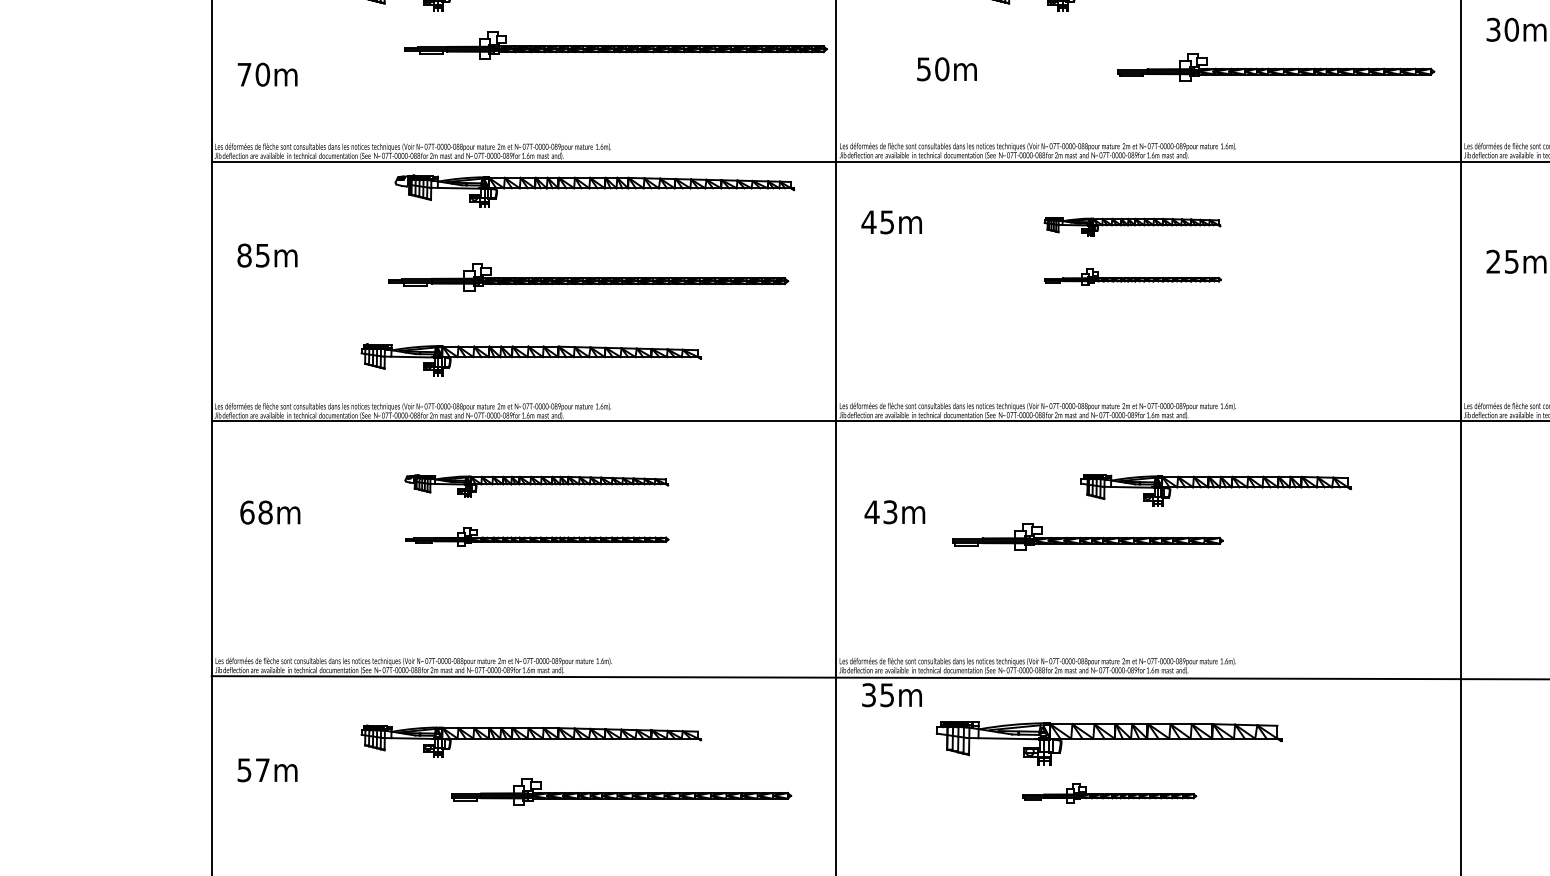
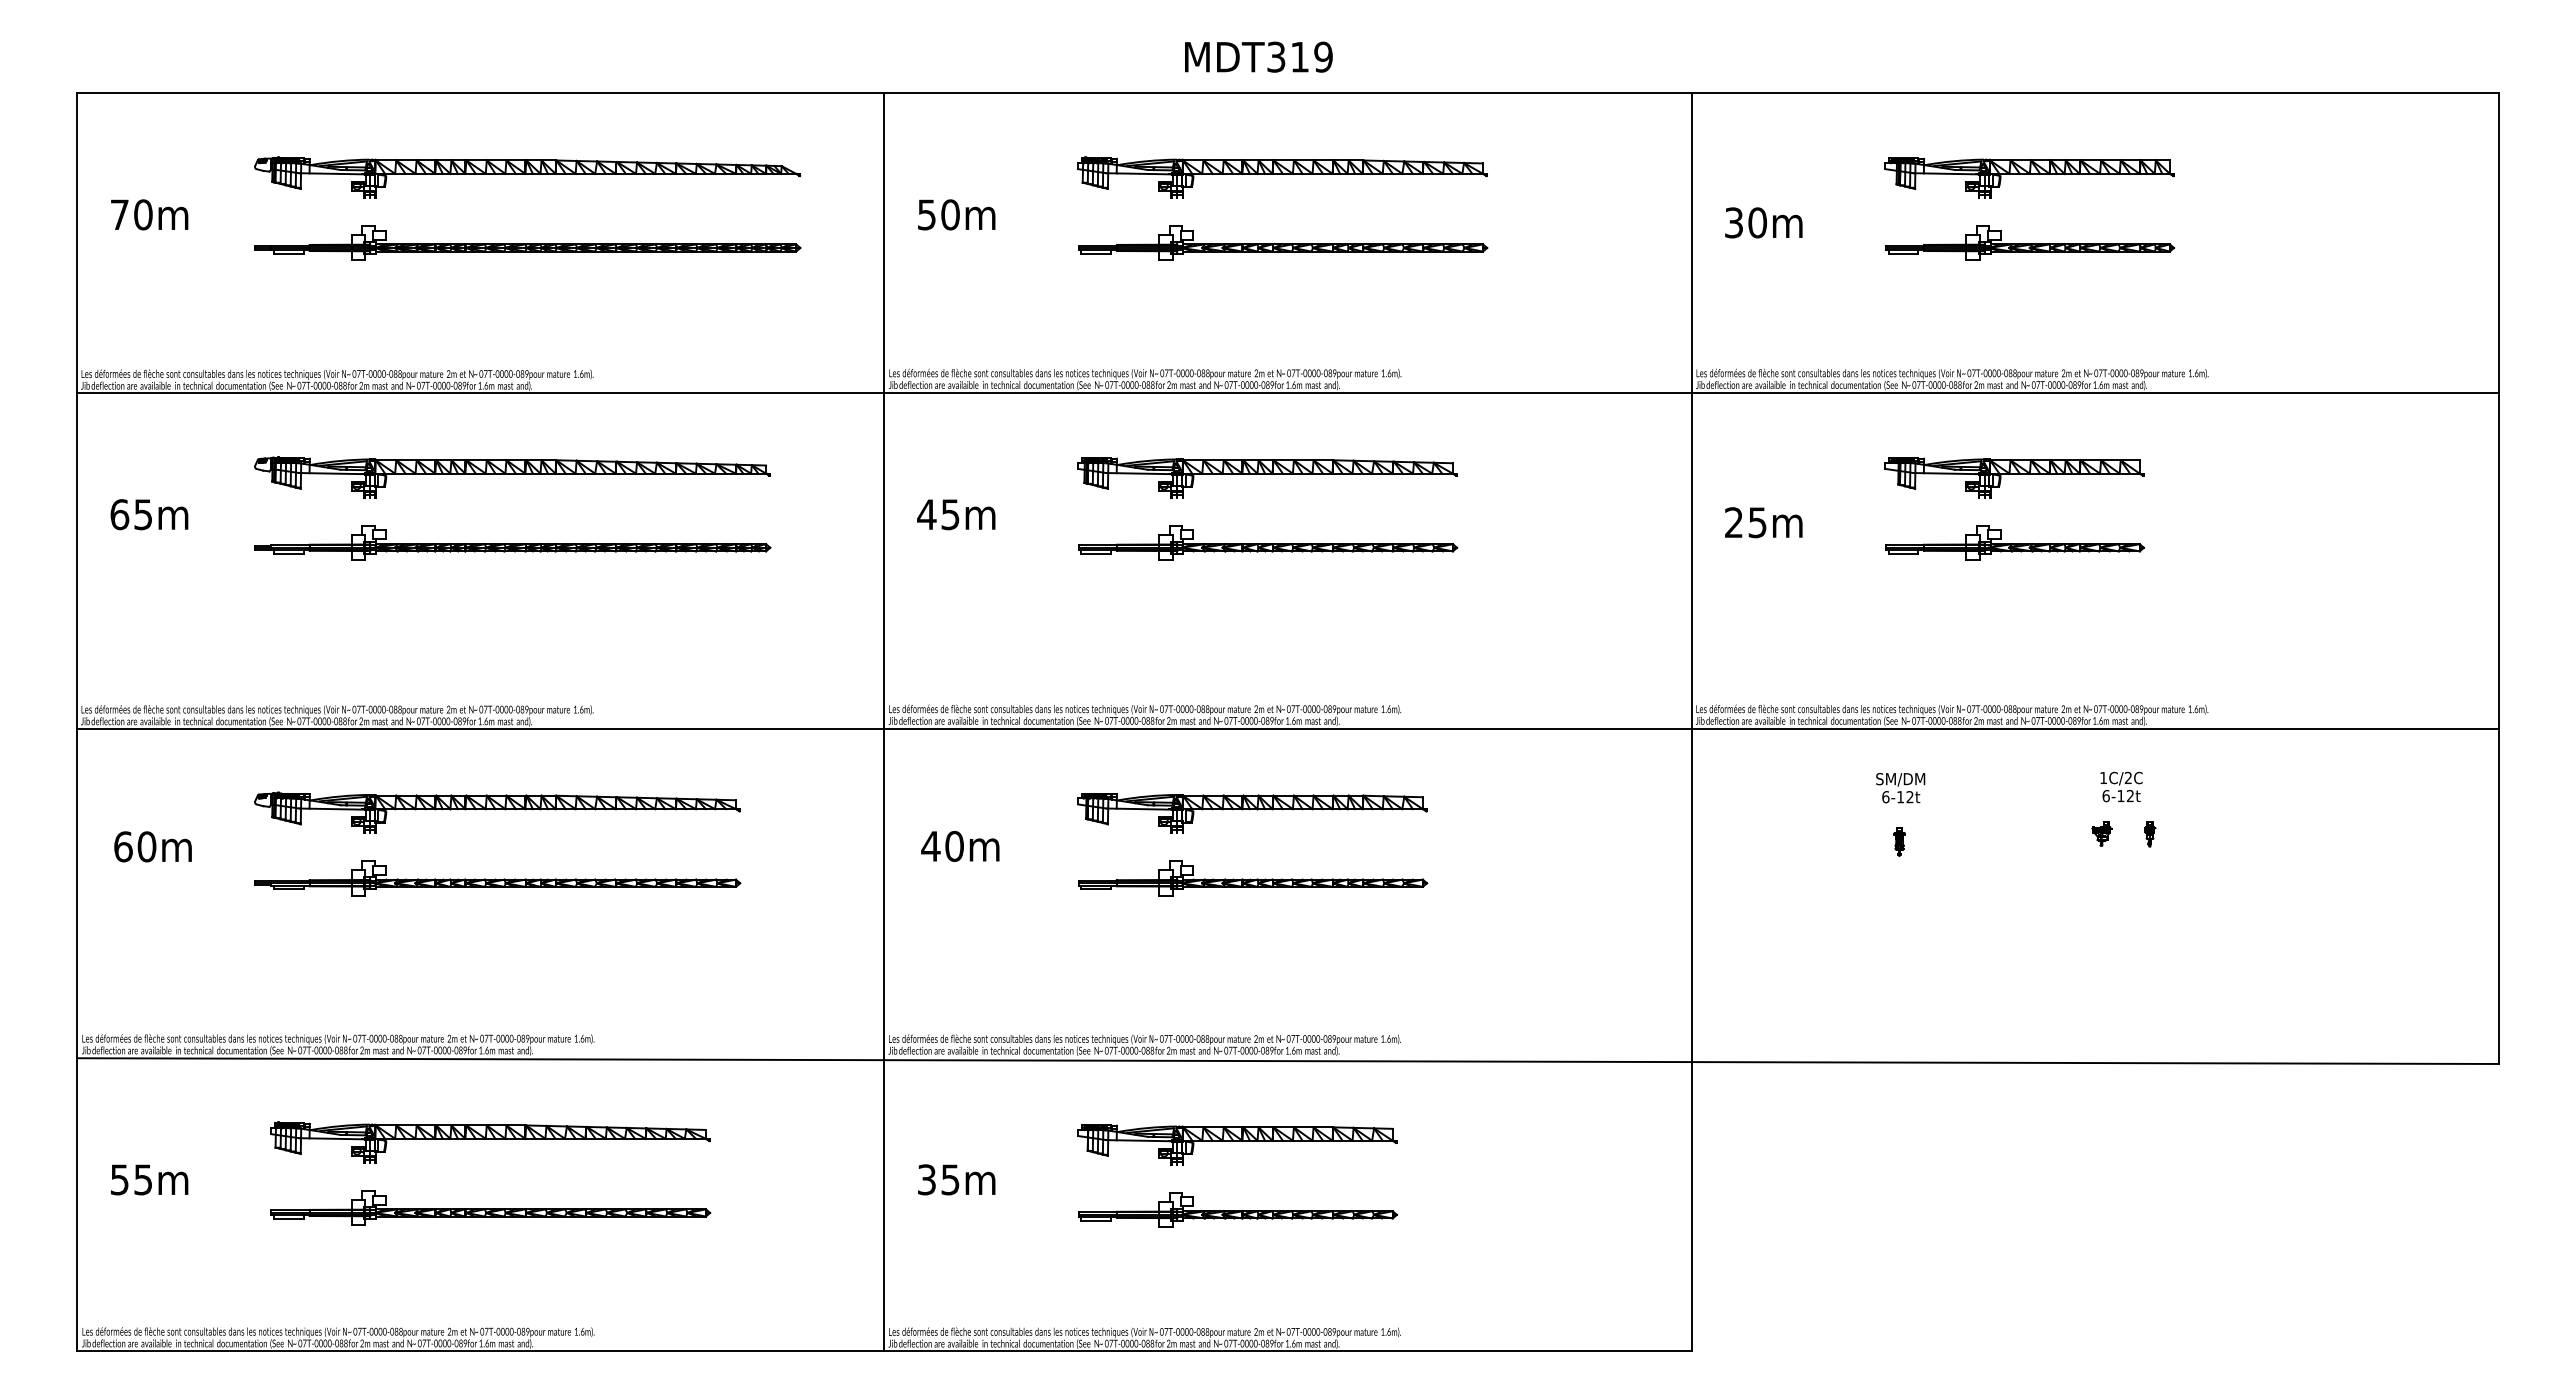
part: (615, 45) -> (527, 242), moved
part: (1276, 67) -> (1283, 242), moved
text: (946, 69) -> (956, 214), moved
text: (267, 74) -> (149, 214), moved
part: (594, 191) -> (512, 477), moved
text: (891, 222) -> (956, 514), moved
part: (1132, 226) -> (1267, 477), size x1.67
text: (244, 255) -> (119, 514), 85m -> 65m
part: (588, 277) -> (512, 542), moved
part: (1133, 277) -> (1268, 542), size x1.67
part: (531, 359) -> (490, 649), removed
part: (536, 486) -> (497, 812), size x1.43
part: (1216, 490) -> (1252, 813), moved
text: (890, 512) -> (954, 846), 43m -> 40m
text: (265, 513) -> (146, 847), 68m -> 60m
part: (536, 537) -> (497, 878), size x1.43
part: (1088, 537) -> (1253, 878), moved
text: (891, 694) -> (956, 1179), moved
part: (1109, 742) -> (1237, 1144), size x0.71
text: (262, 769) -> (143, 1179), 57m -> 55m
part: (621, 791) -> (490, 1207), moved
part: (1110, 793) -> (1238, 1209), size x1.43

